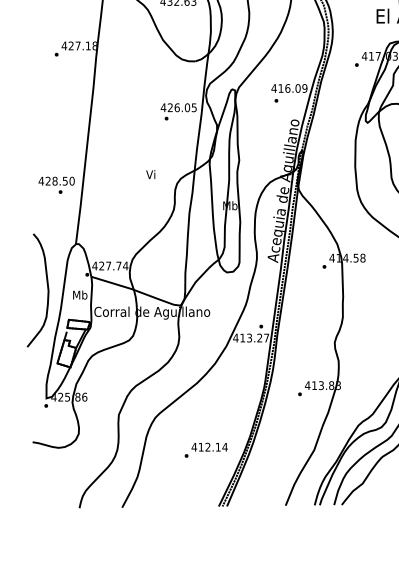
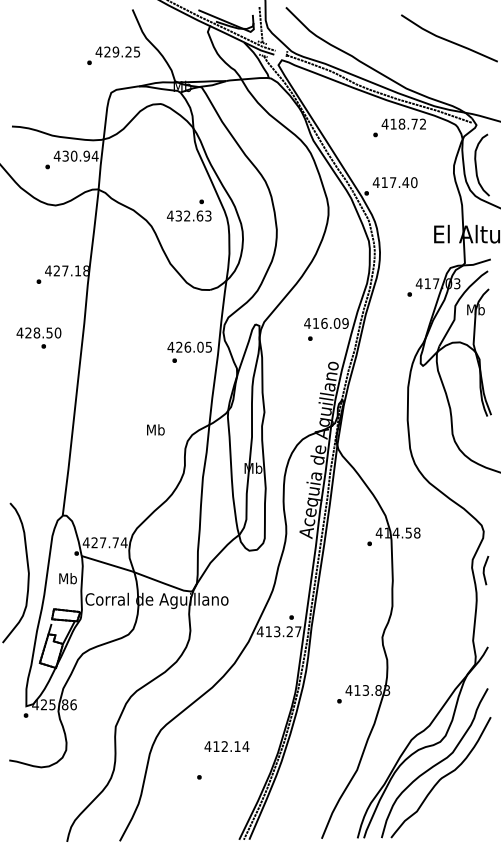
text: (151, 174) -> (155, 429), Vi -> Mb
text: (56, 184) -> (38, 337), moved
text: (209, 447) -> (226, 746), moved

